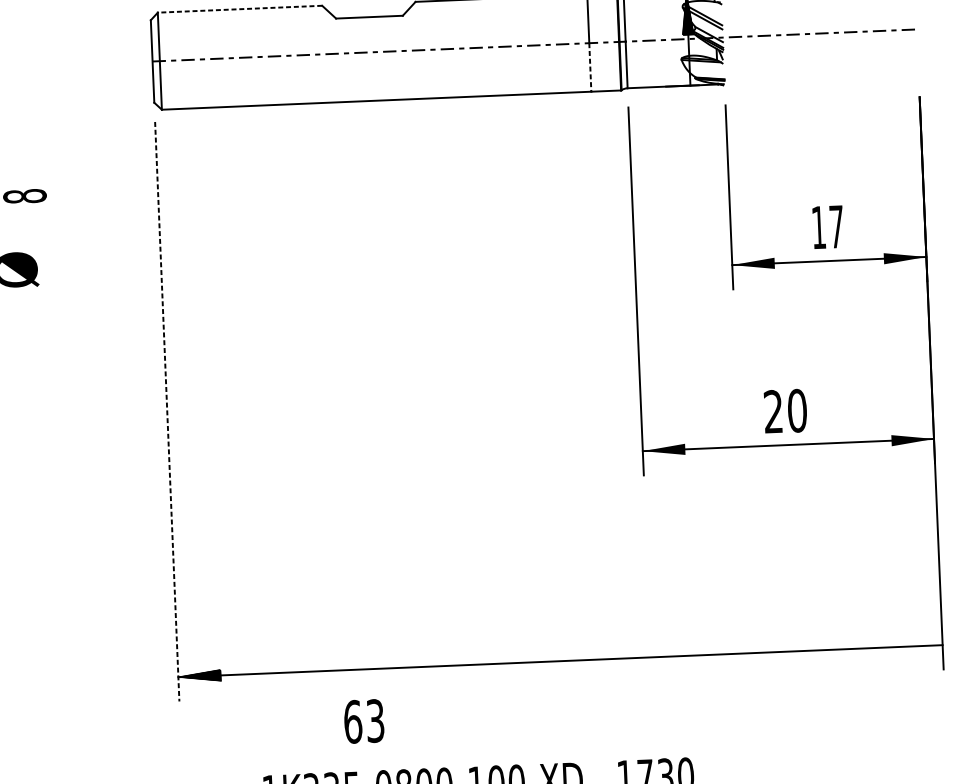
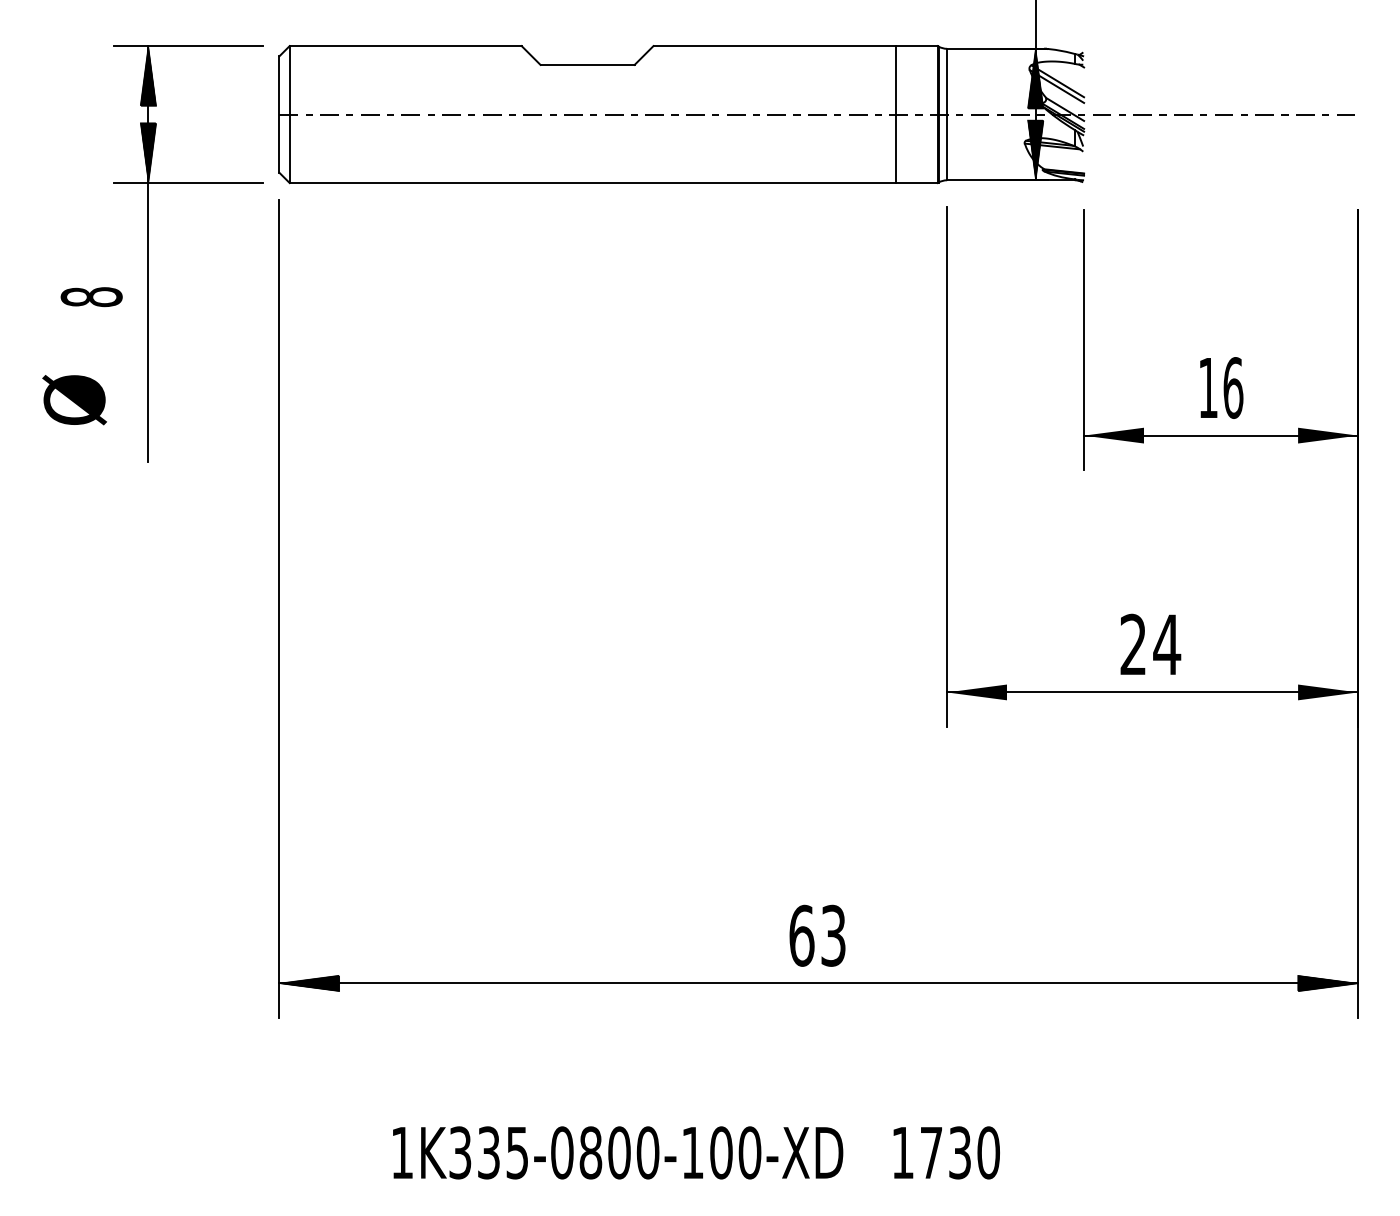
line: (239, 9) -> (405, 46), dashed -> solid
hatch: (689, 64) -> (1035, 150), added
line: (590, 67) -> (895, 149), dashed -> solid
part: (63, 163) -> (148, 253), added
text: (836, 226) -> (1233, 387), 17 -> 16
text: (797, 410) -> (1167, 644), 20 -> 24
line: (167, 411) -> (279, 608), dashed -> solid
hatch: (921, 646) -> (1327, 983), added
text: (364, 721) -> (817, 935), moved

